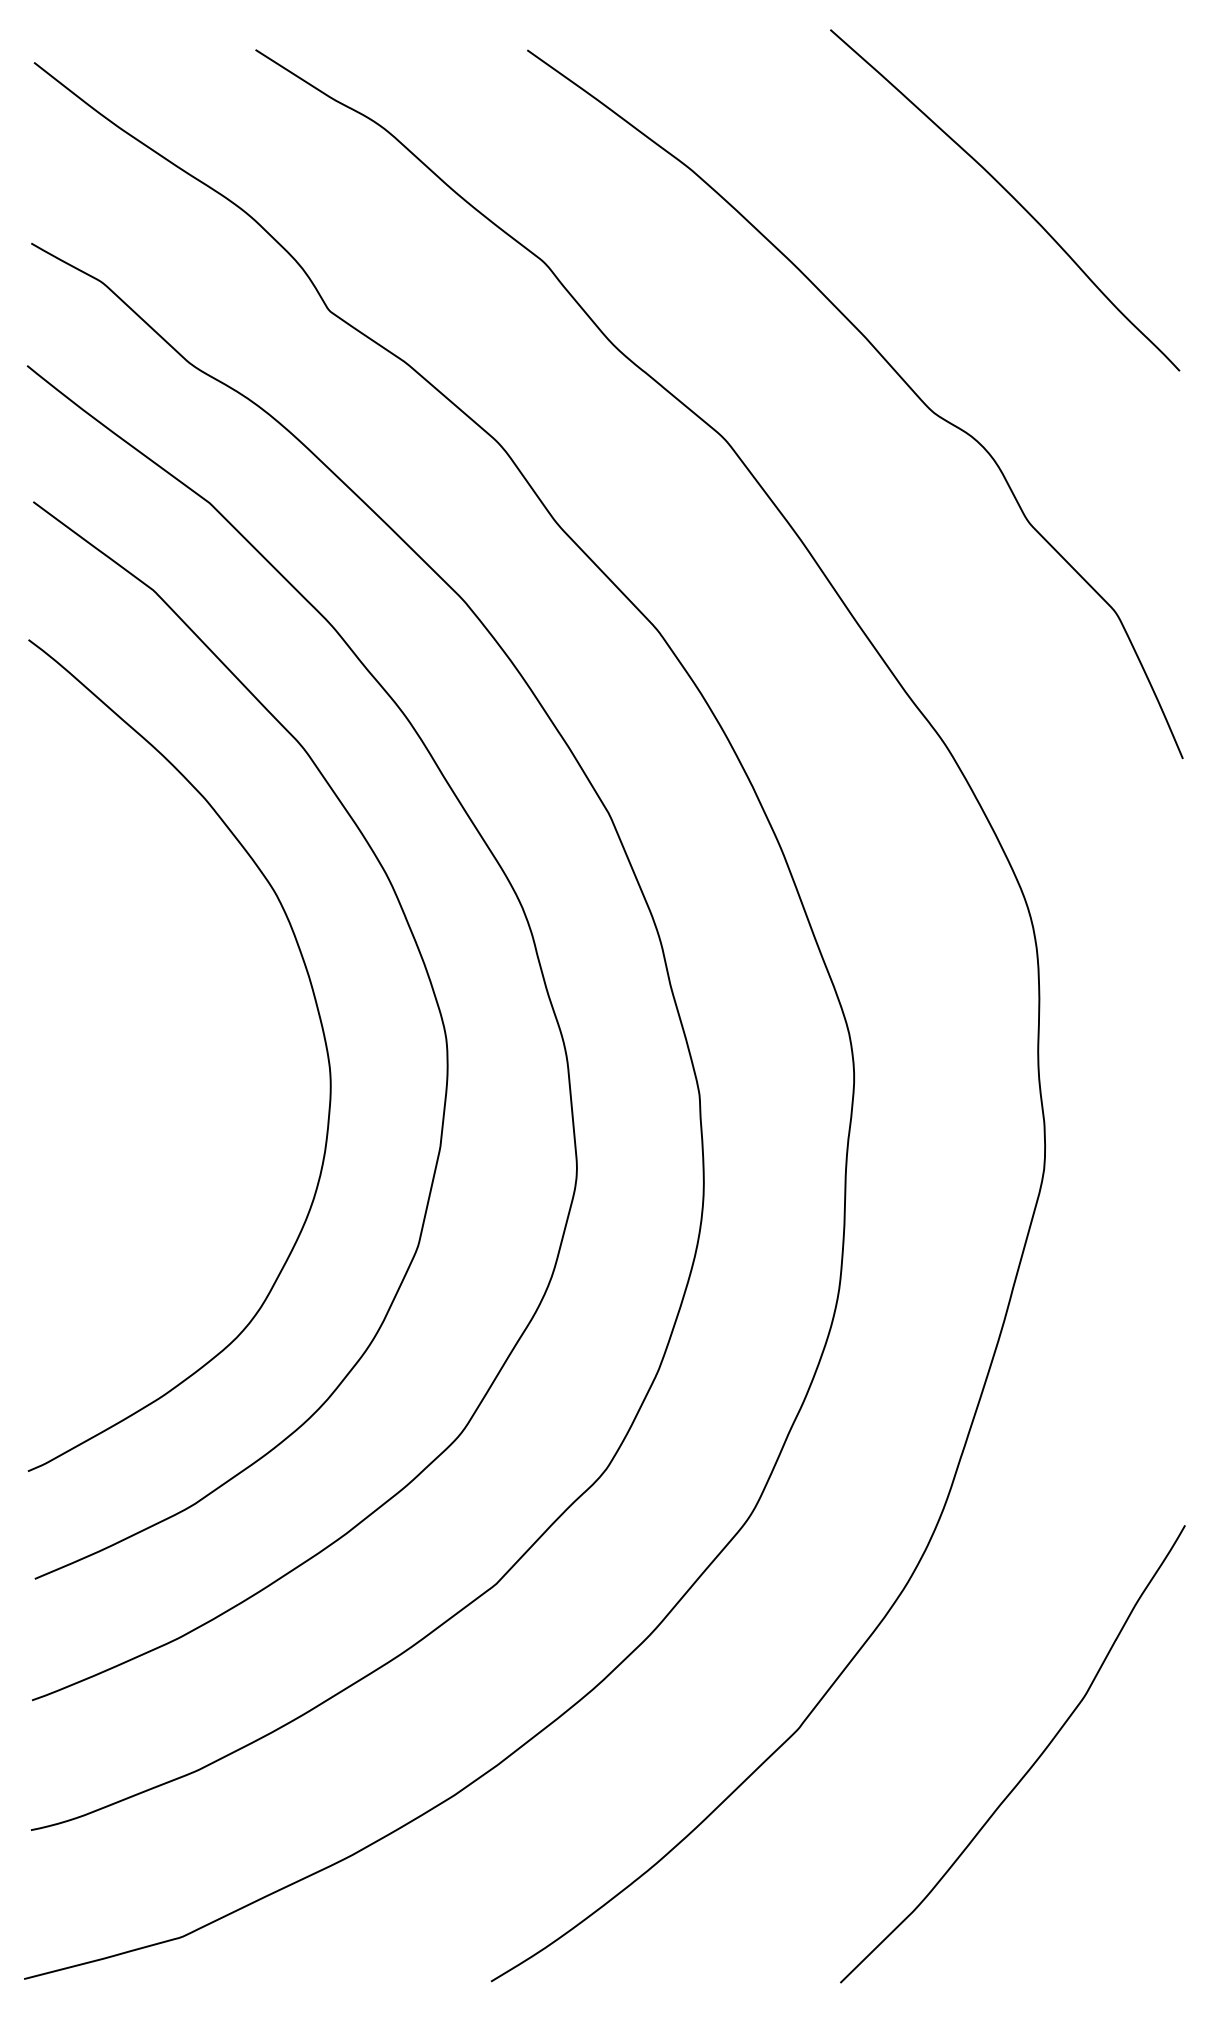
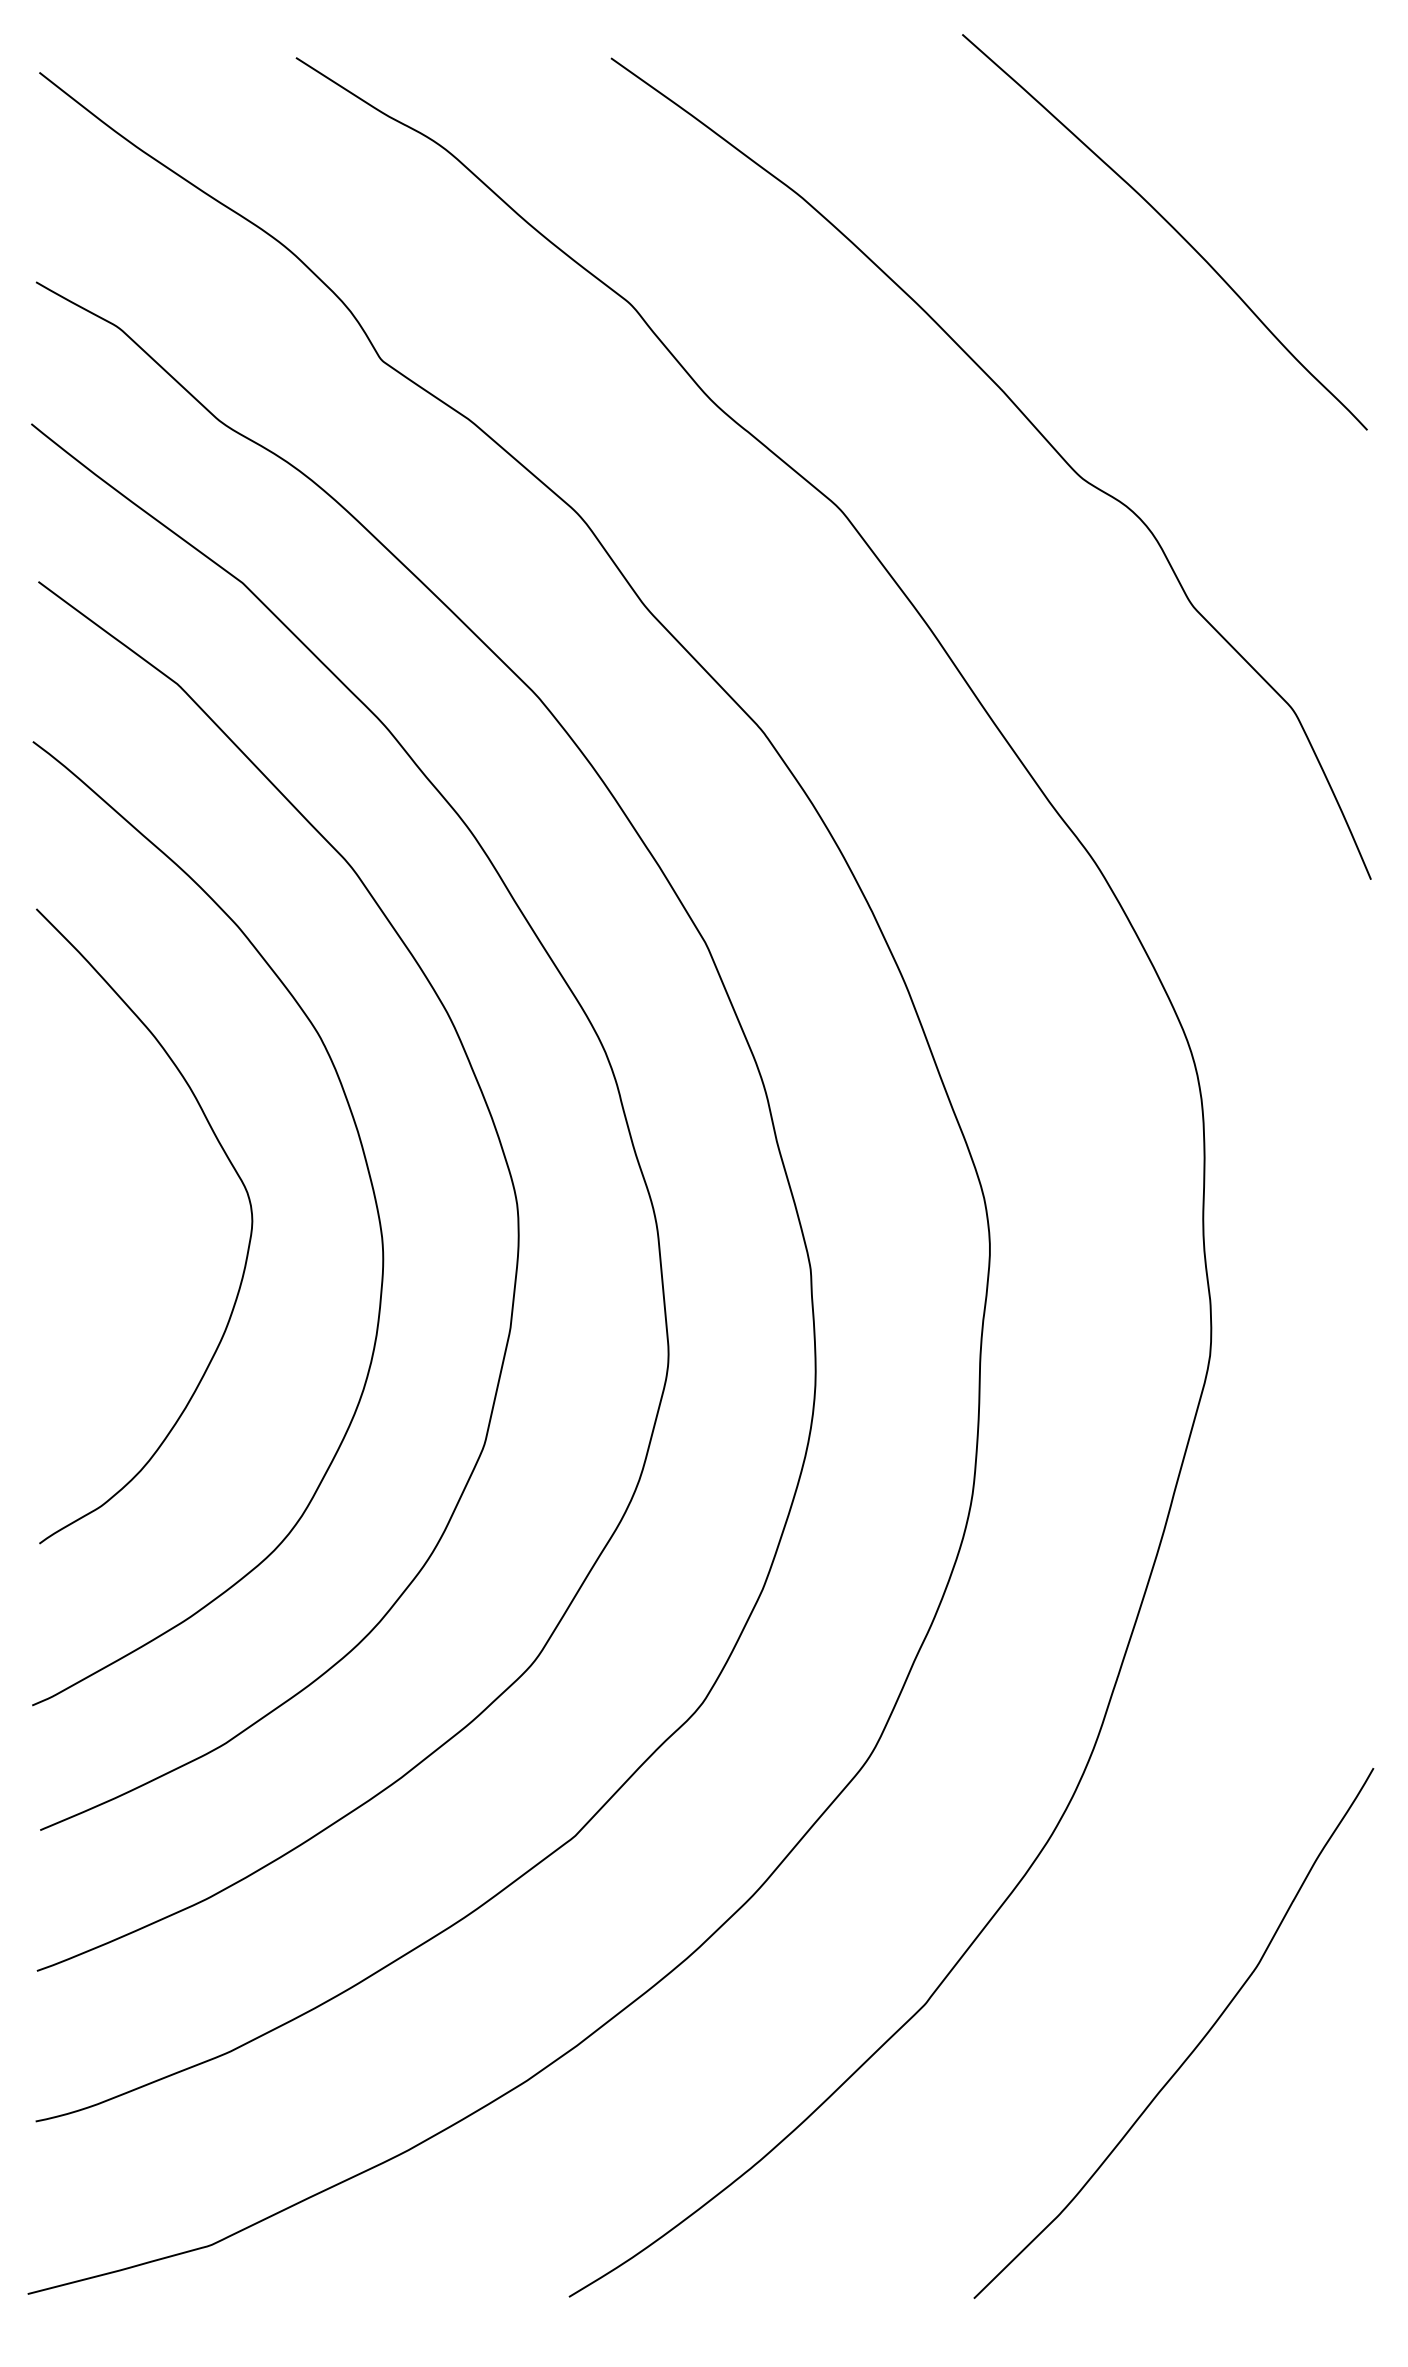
curve: (214, 1071) -> (248, 1242), added

